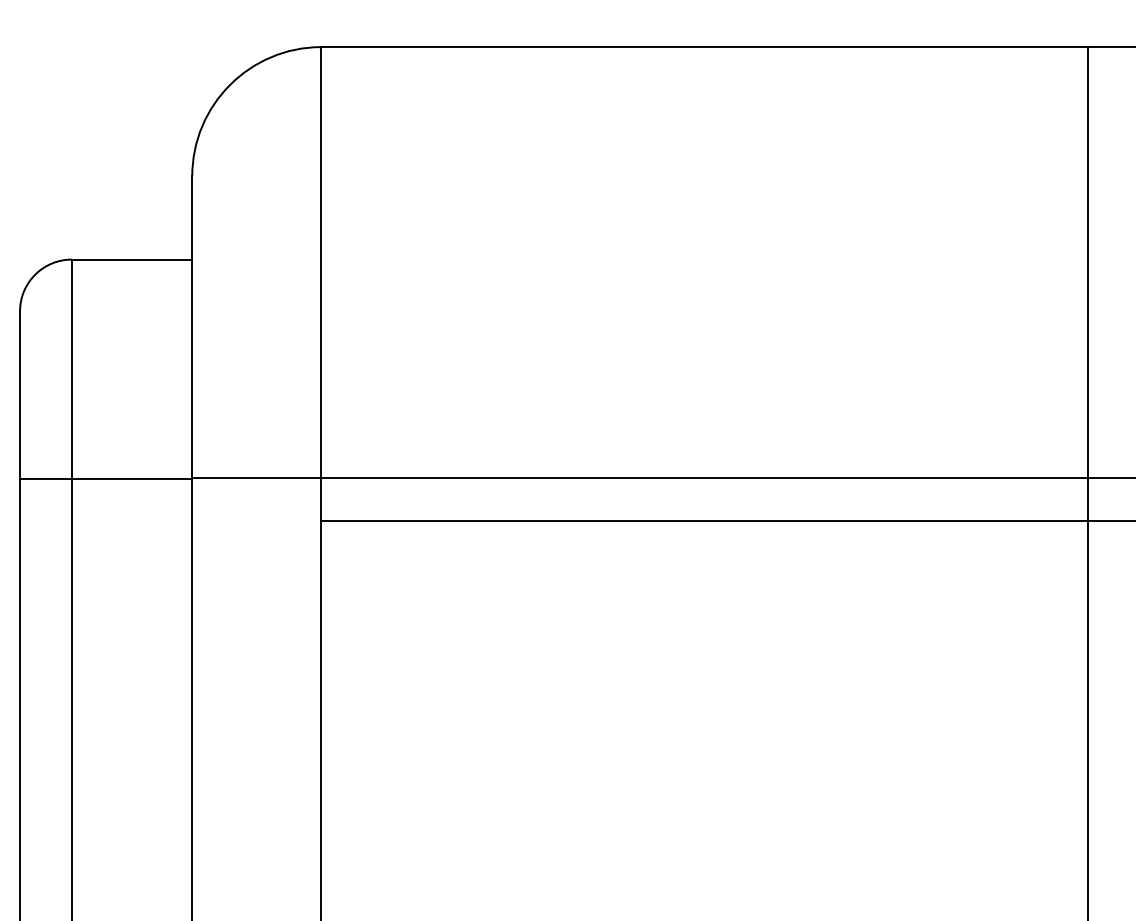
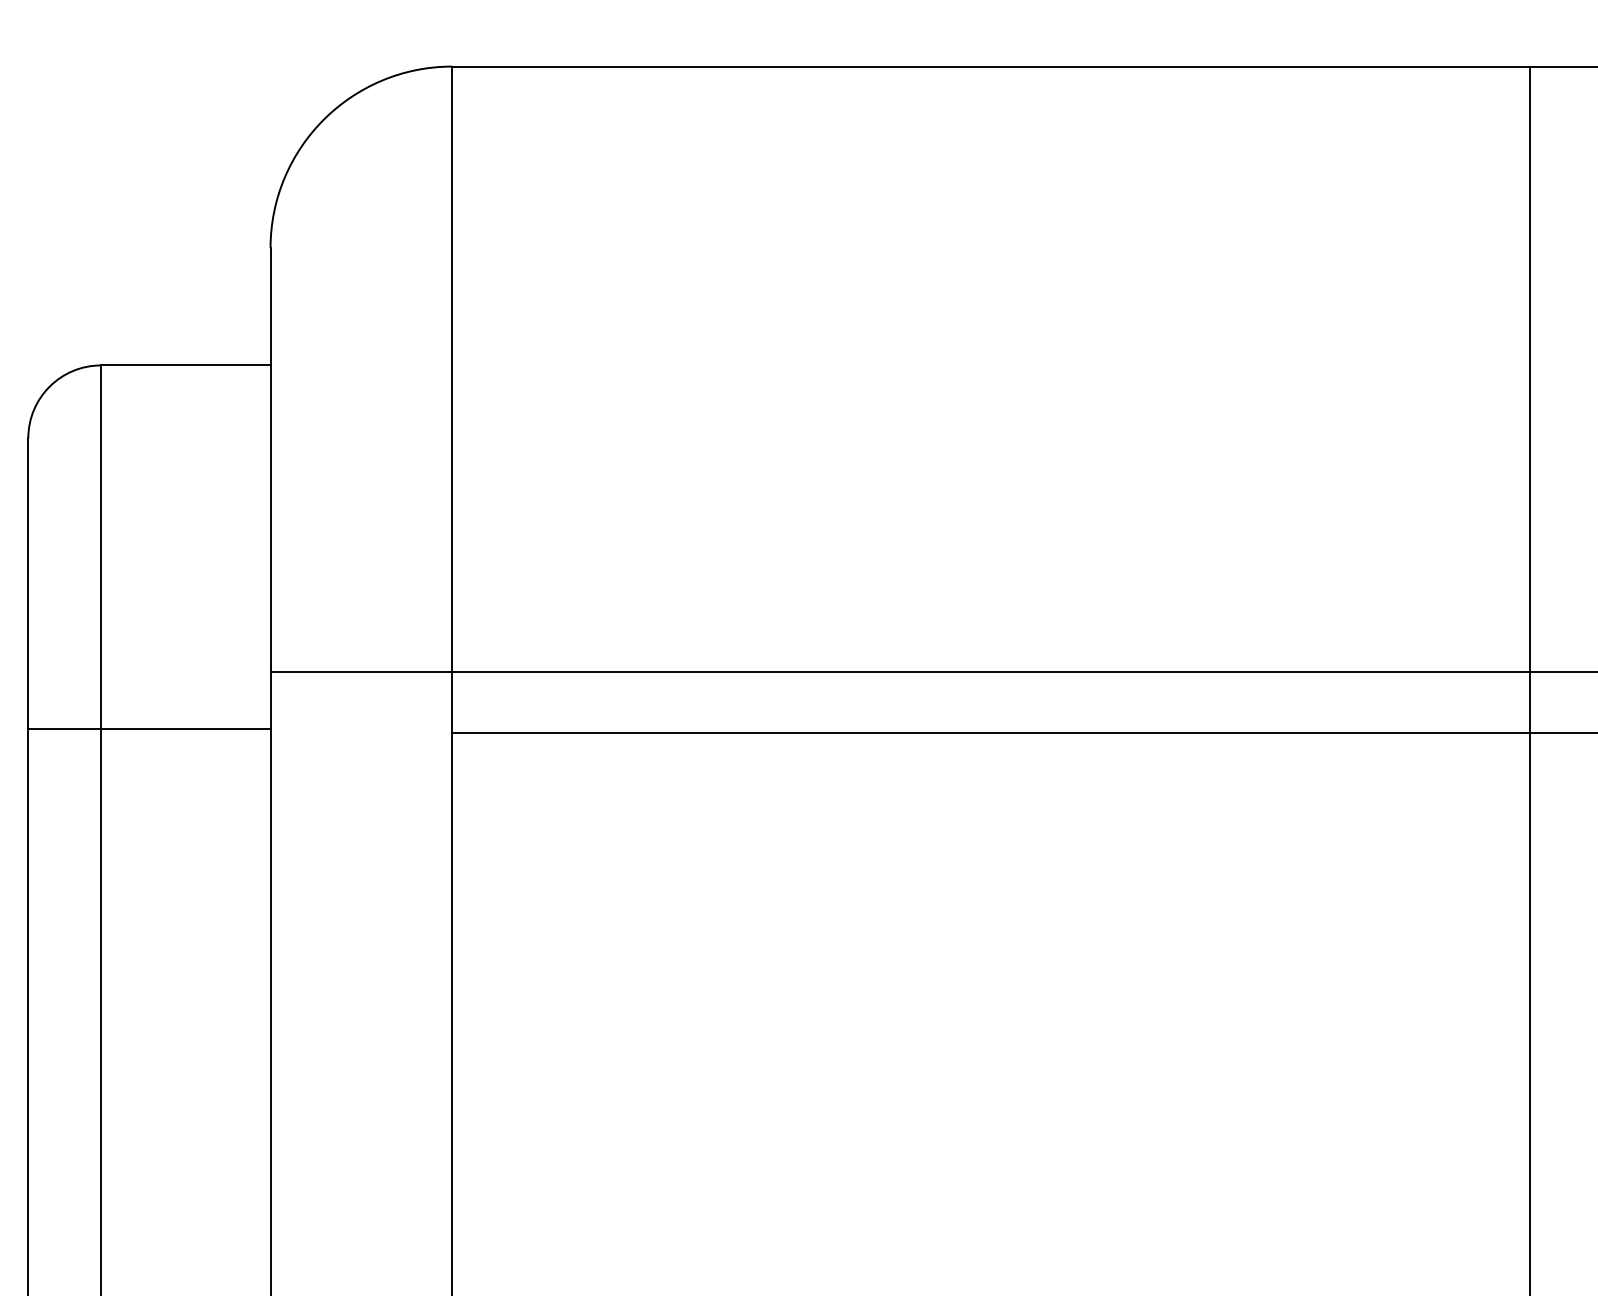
line: (106, 478) -> (149, 728), moved

